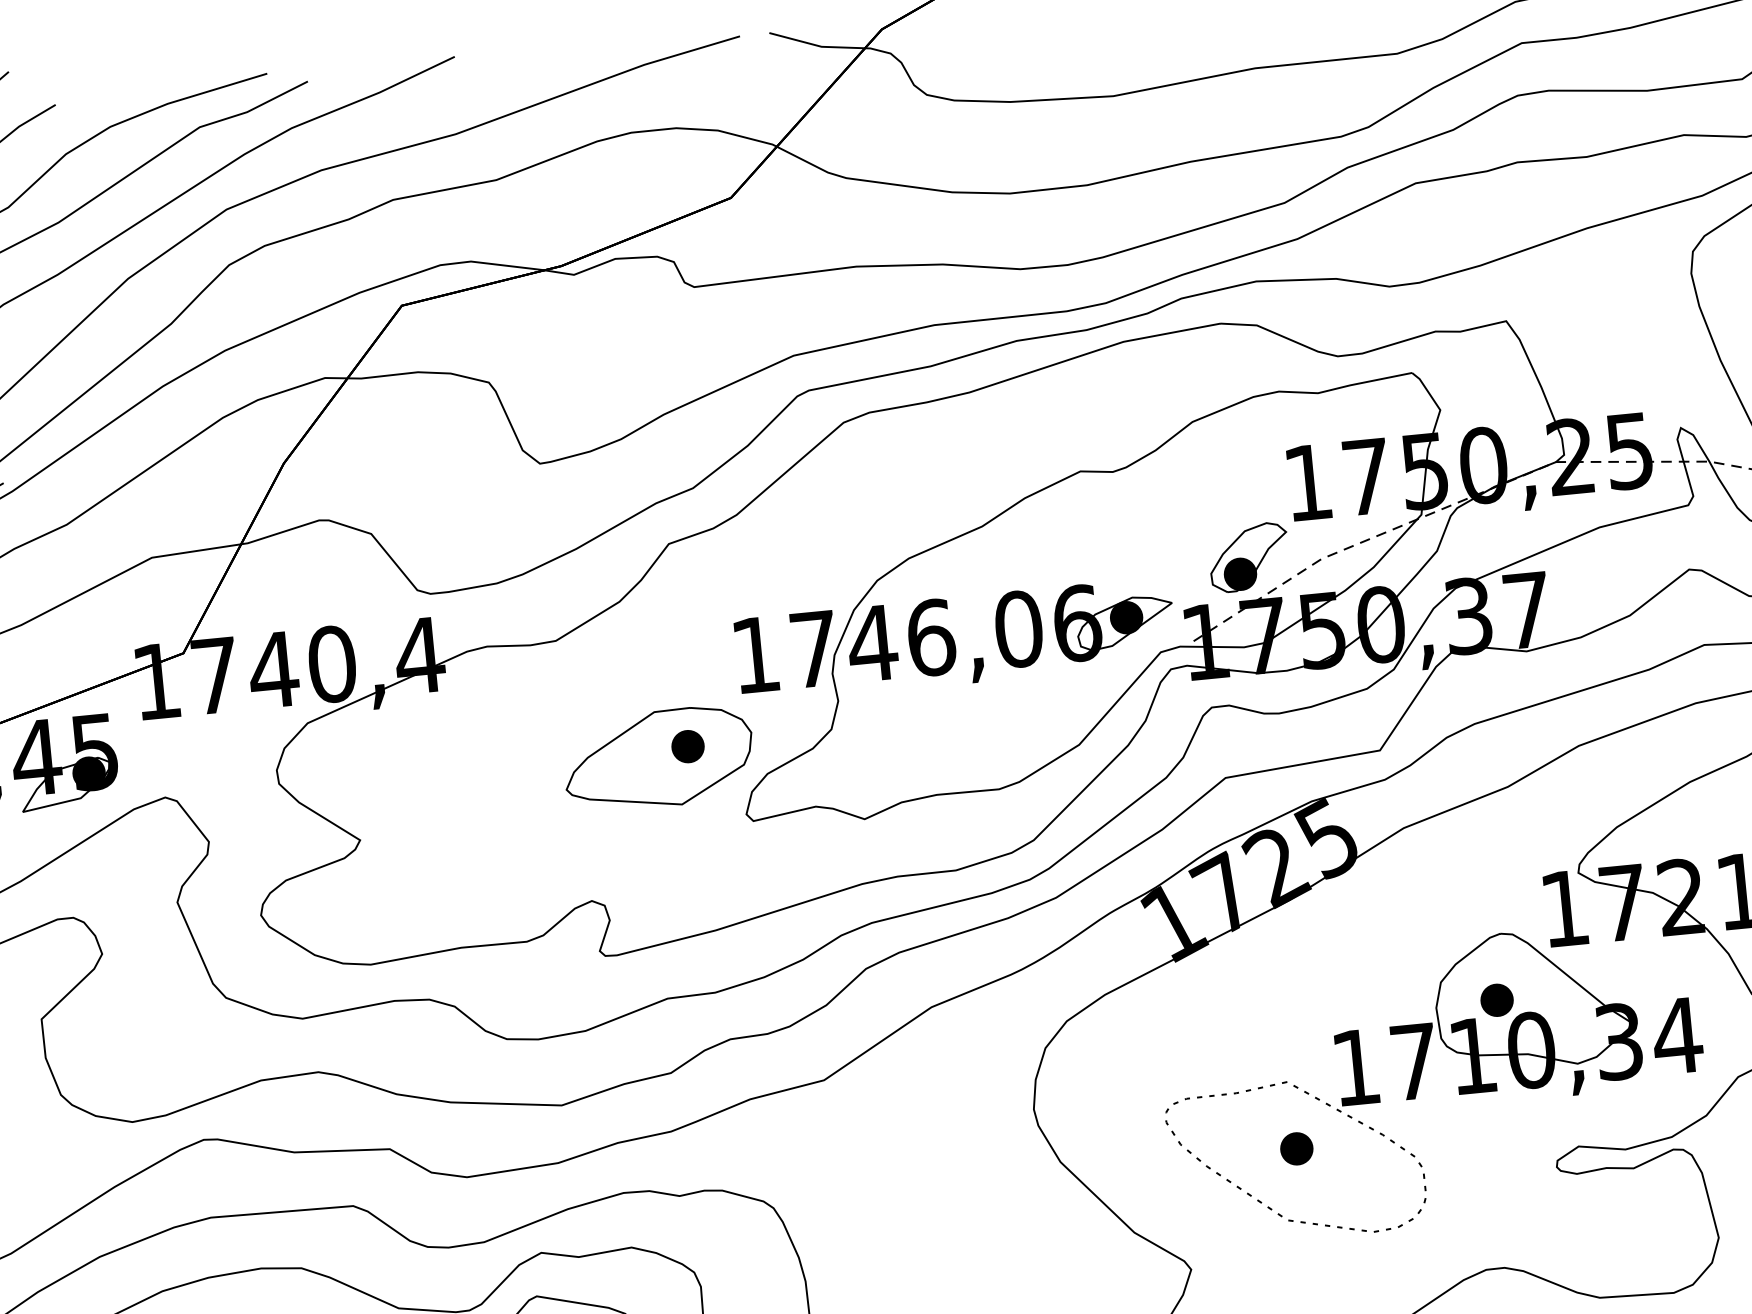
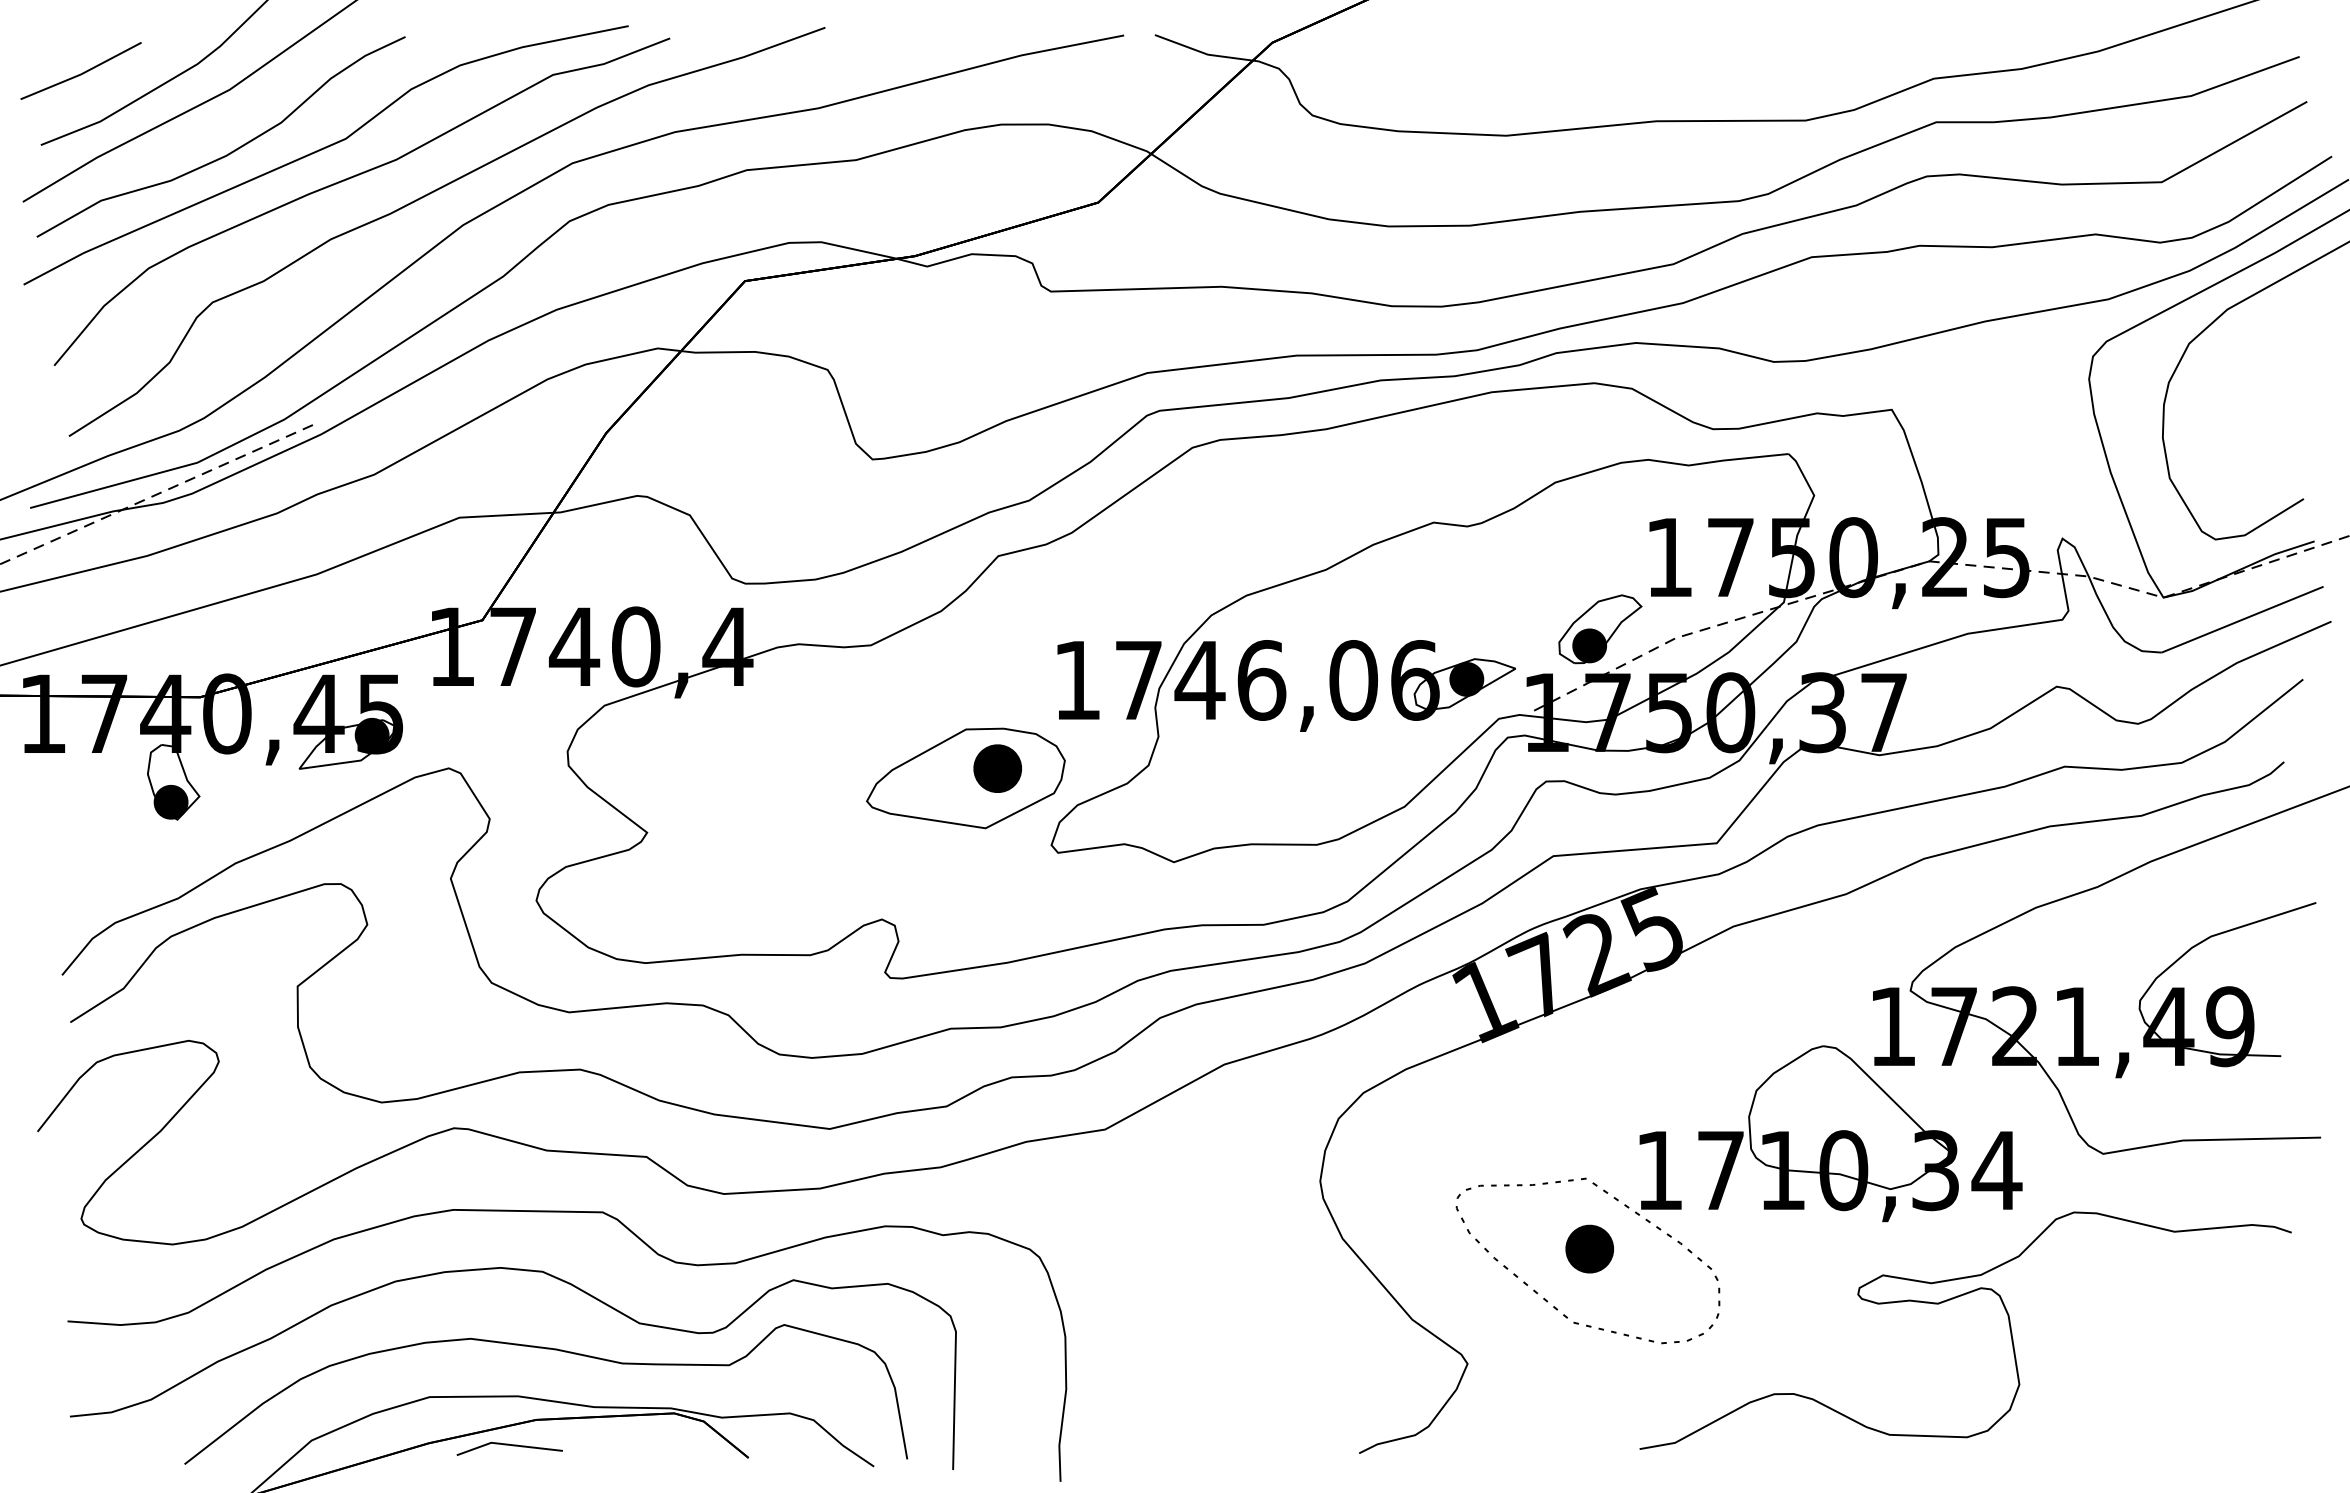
part: (687, 746) -> (997, 768), size x1.4
part: (1496, 999) -> (1812, 1114), removed
part: (1296, 1148) -> (1589, 1248), size x1.4

